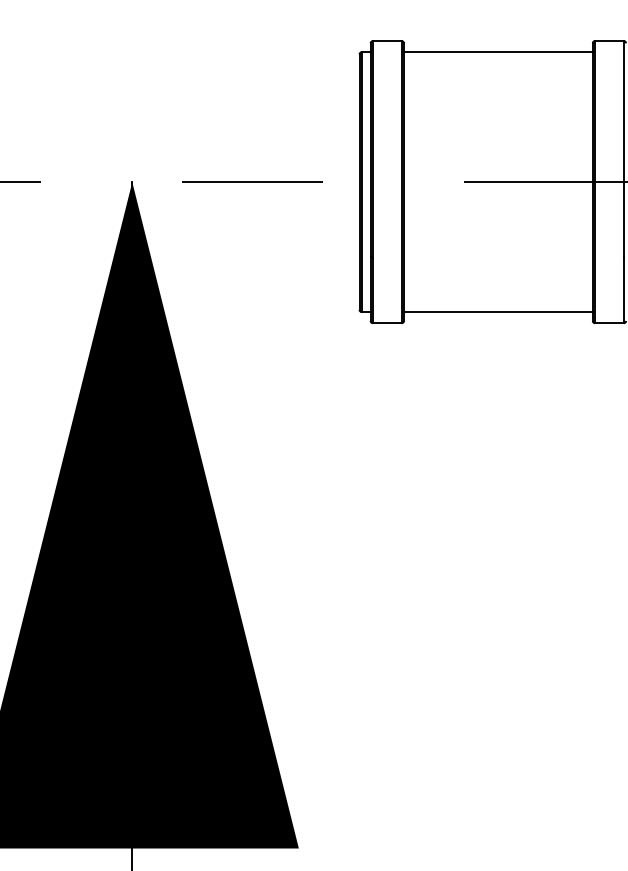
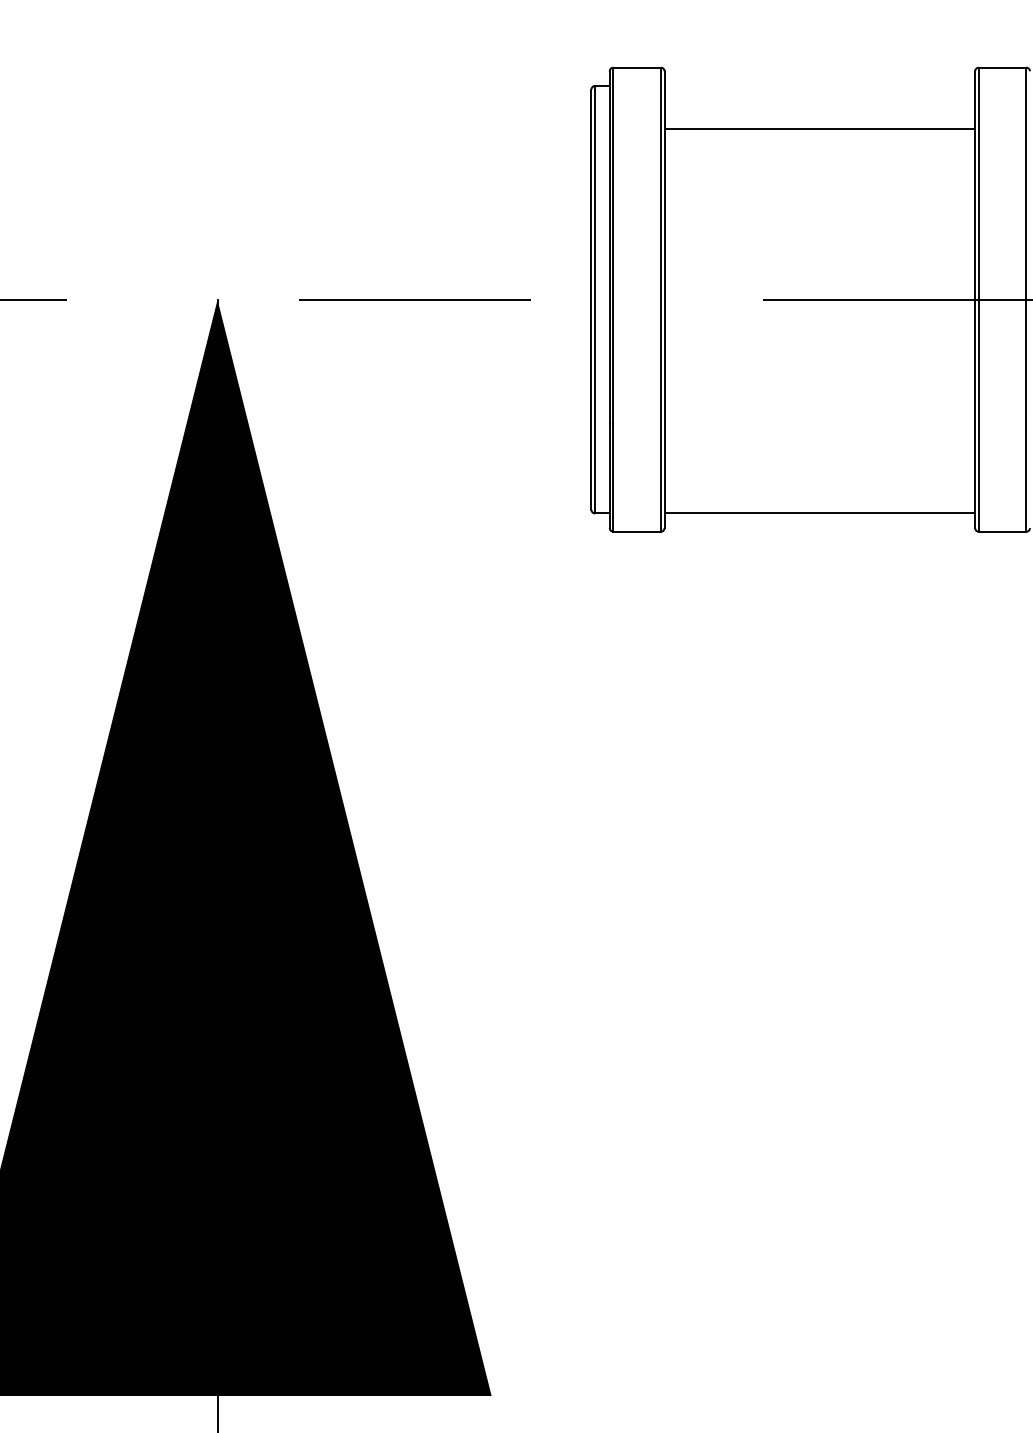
line: (497, 52) -> (818, 129), moved

